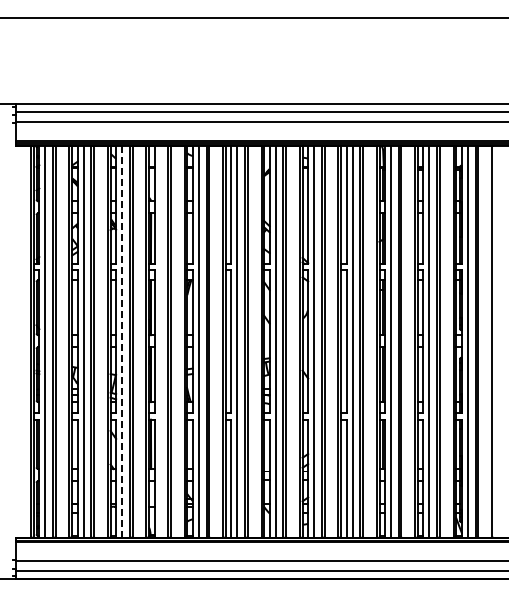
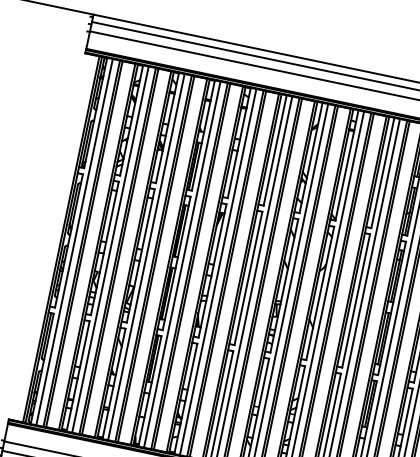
line: (122, 341) -> (146, 256), dashed -> solid
line: (160, 341) -> (182, 264), added

